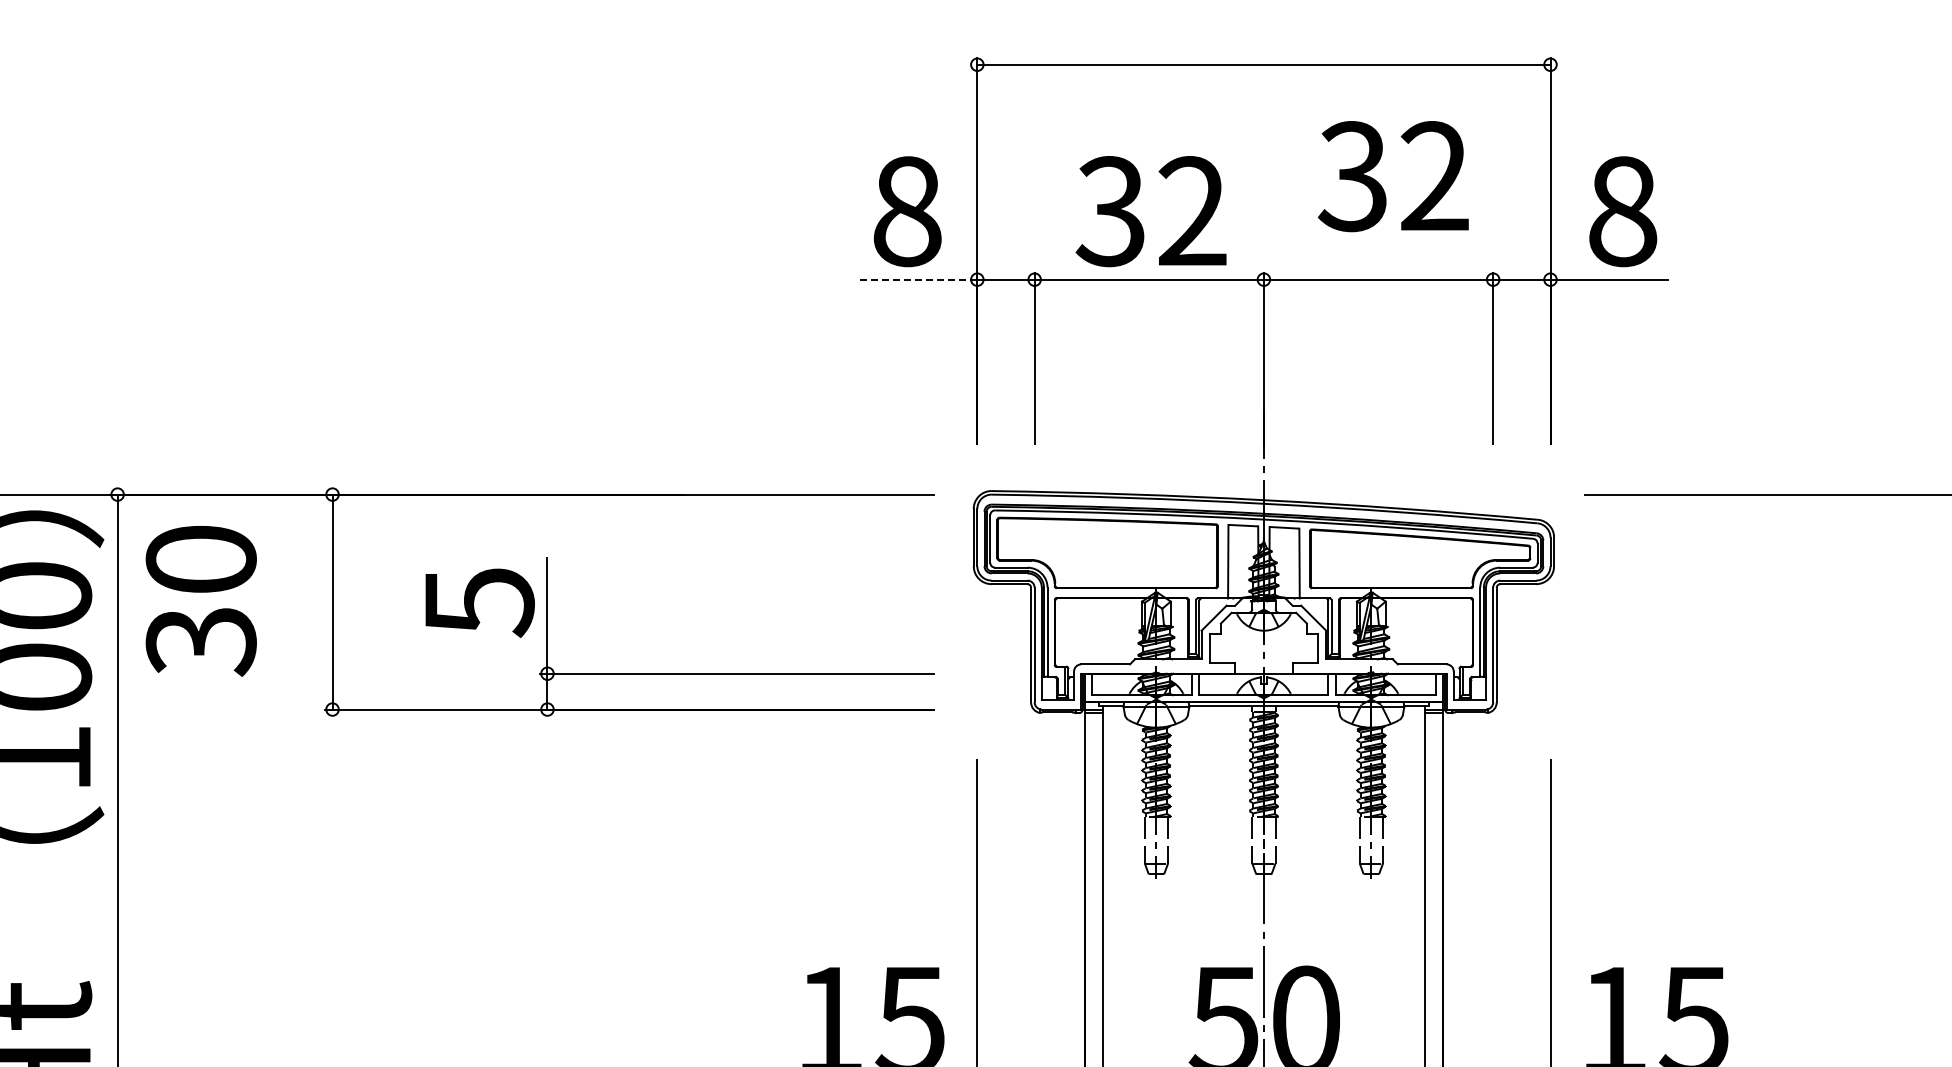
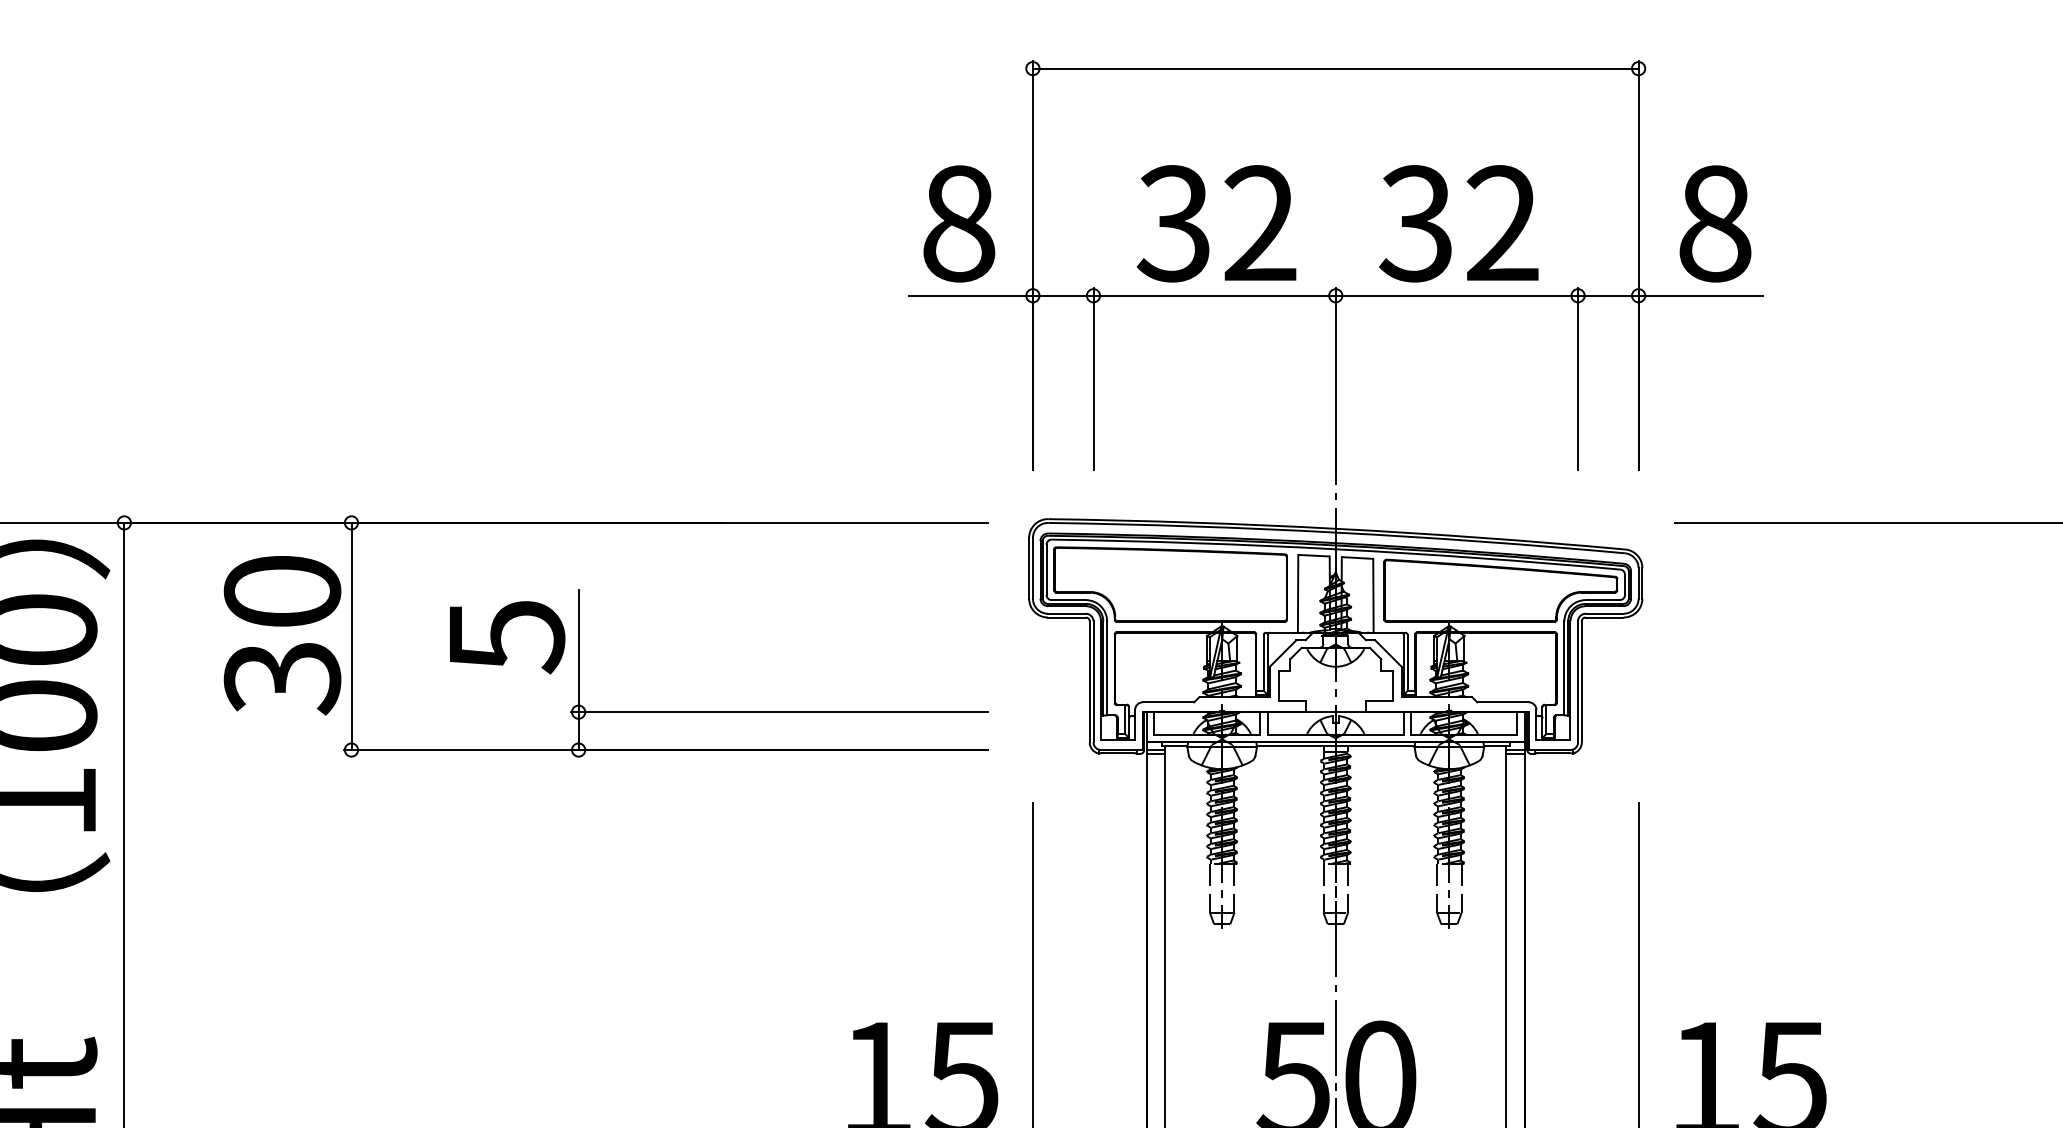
text: (1392, 176) -> (1457, 223), moved
line: (918, 279) -> (970, 295), dashed -> solid
text: (200, 601) -> (281, 635), moved

